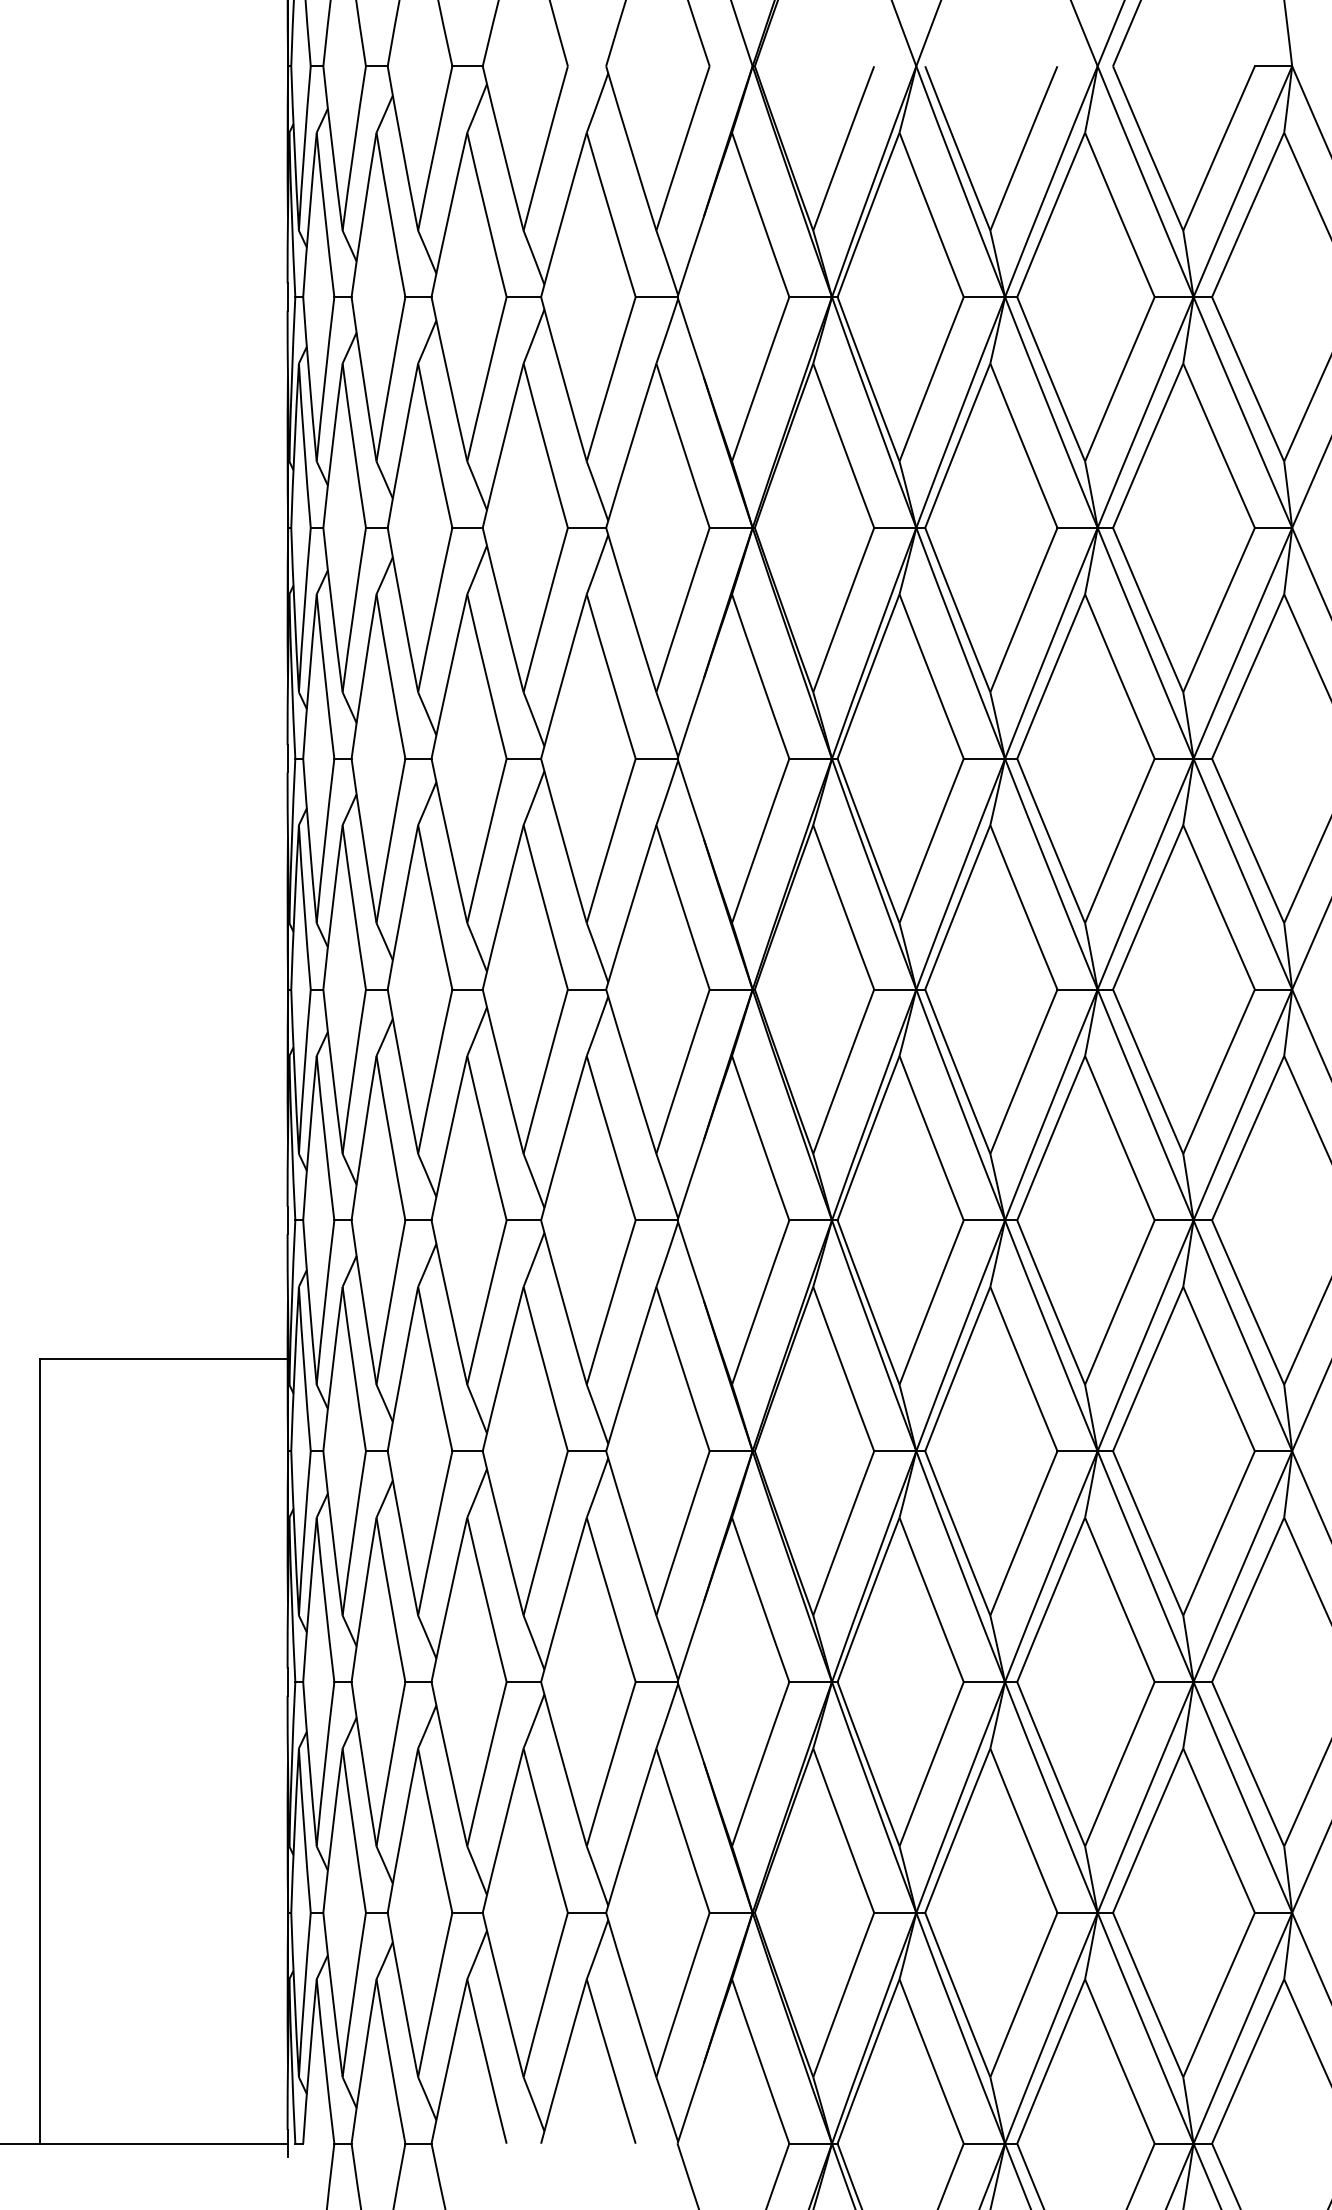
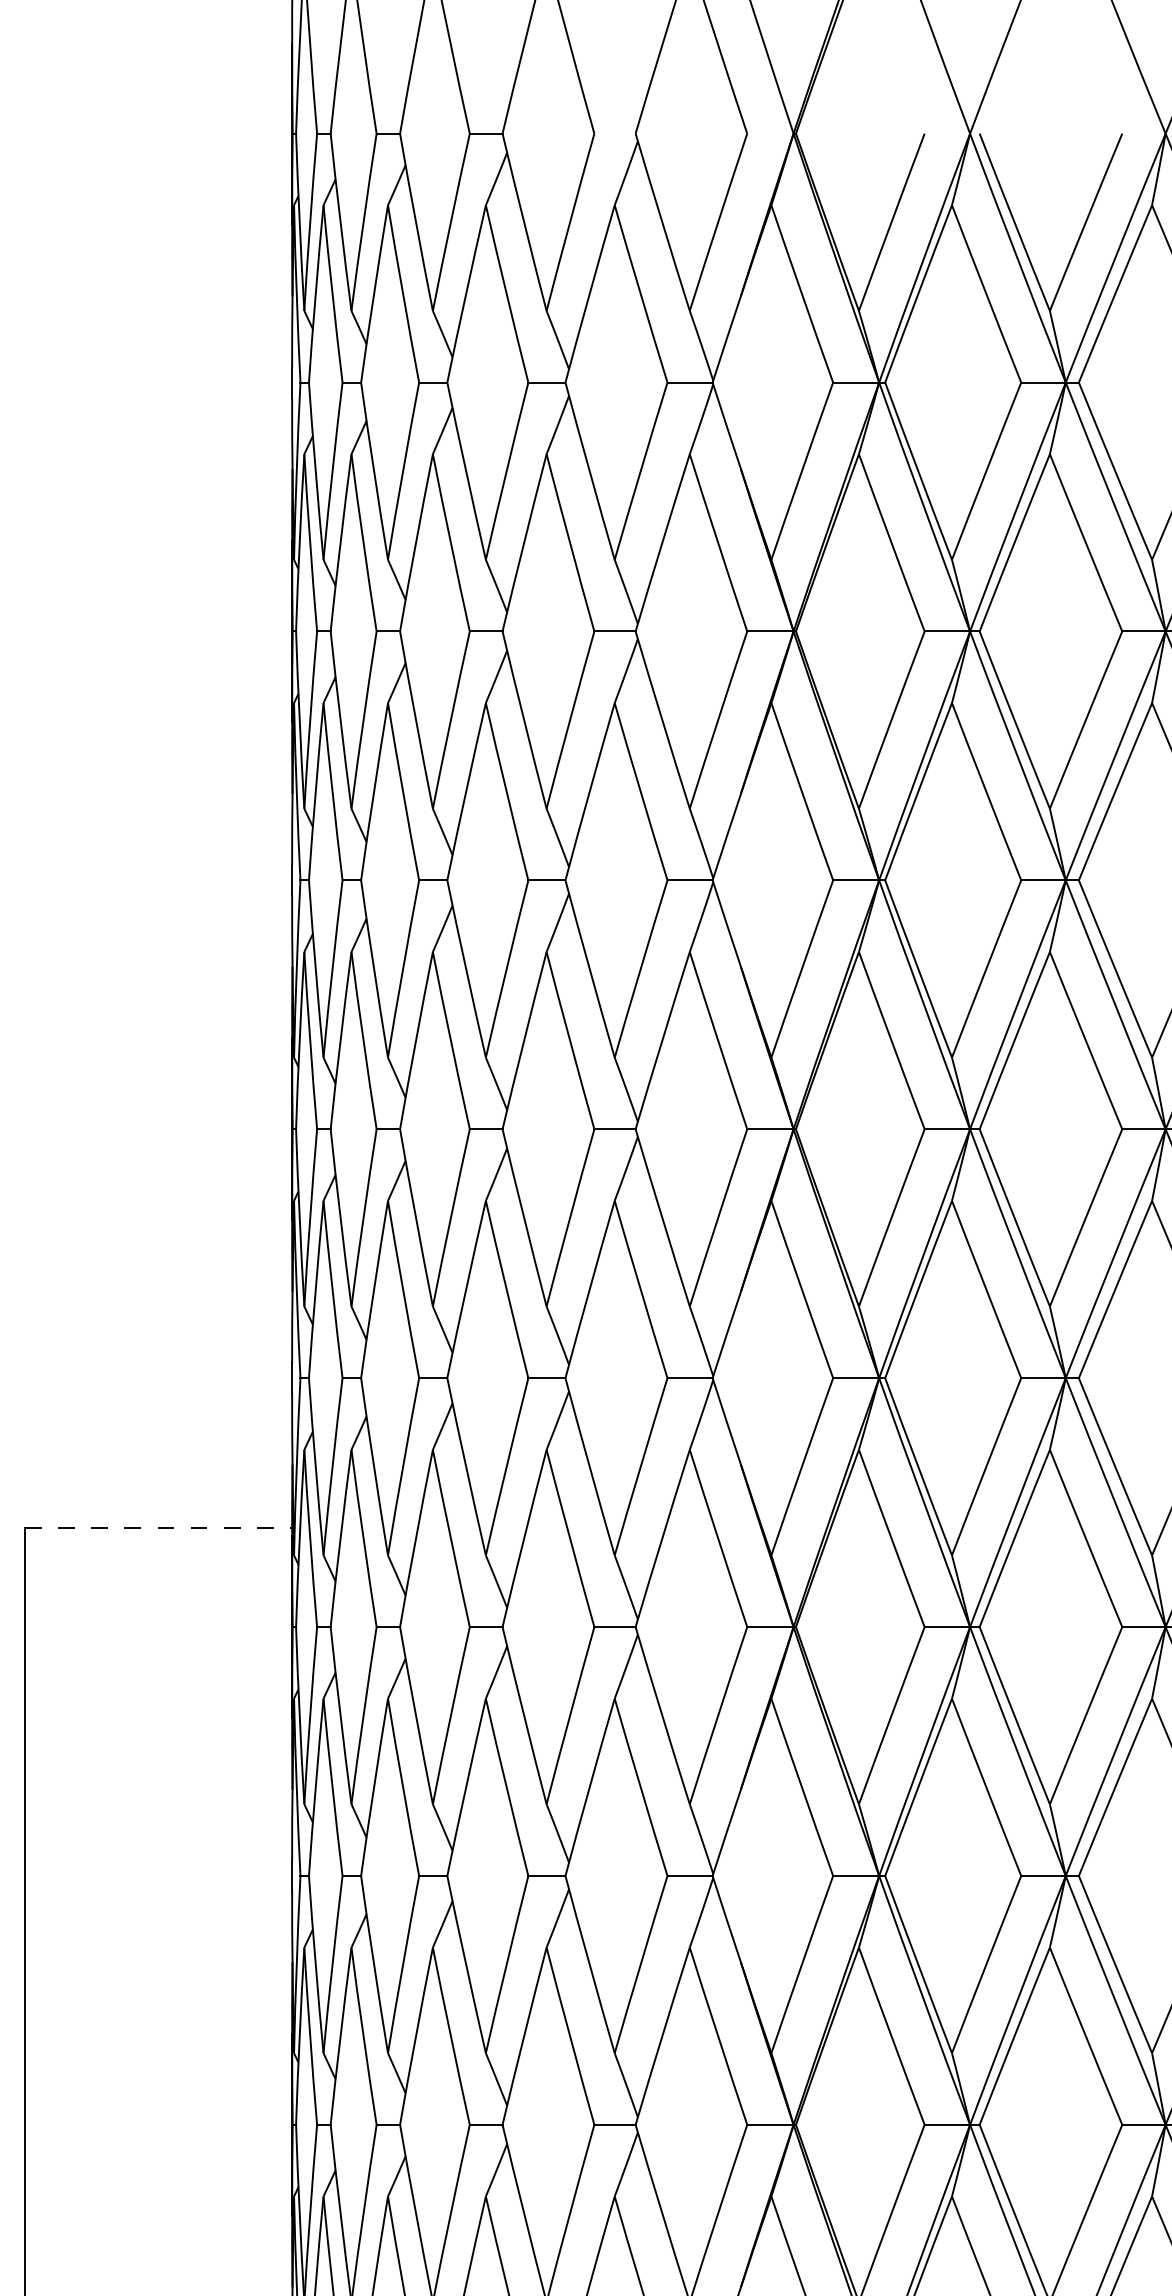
line: (163, 1358) -> (158, 1527), solid -> dashed

